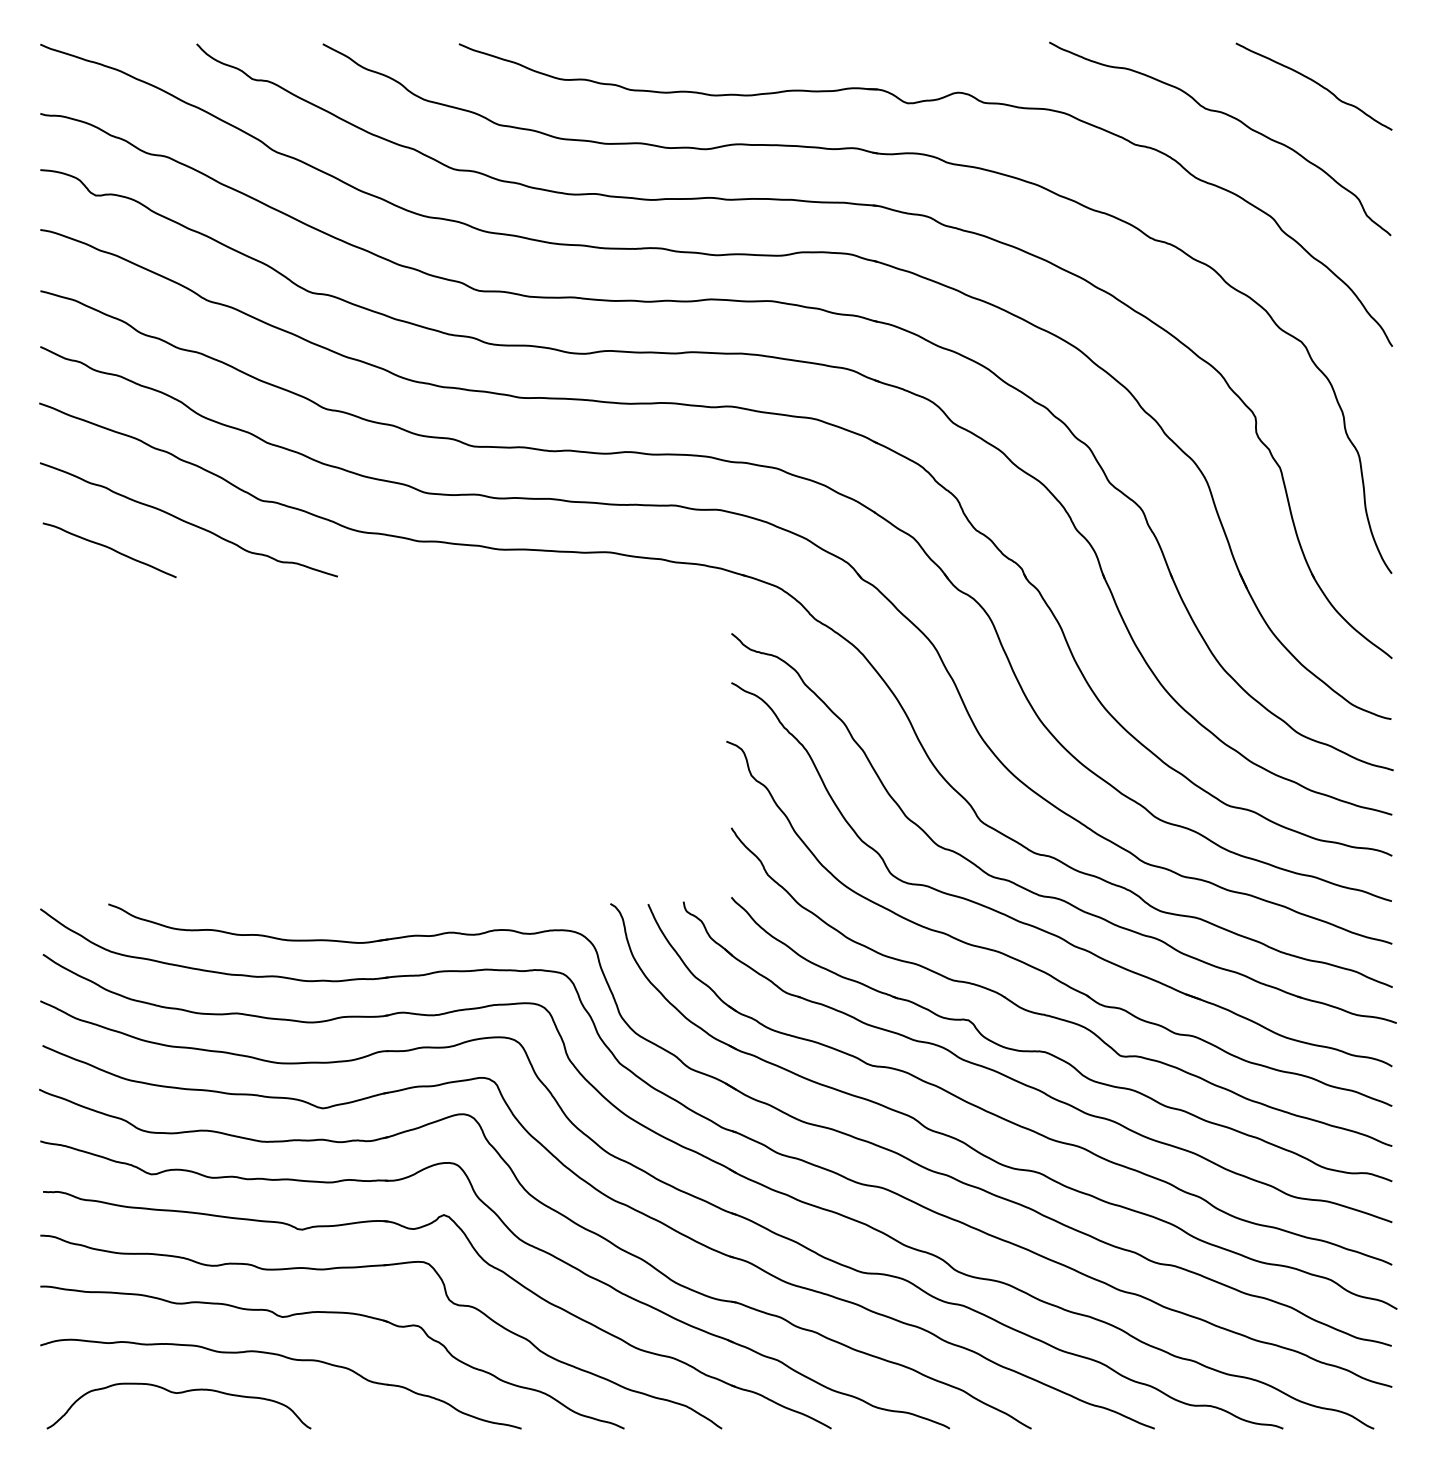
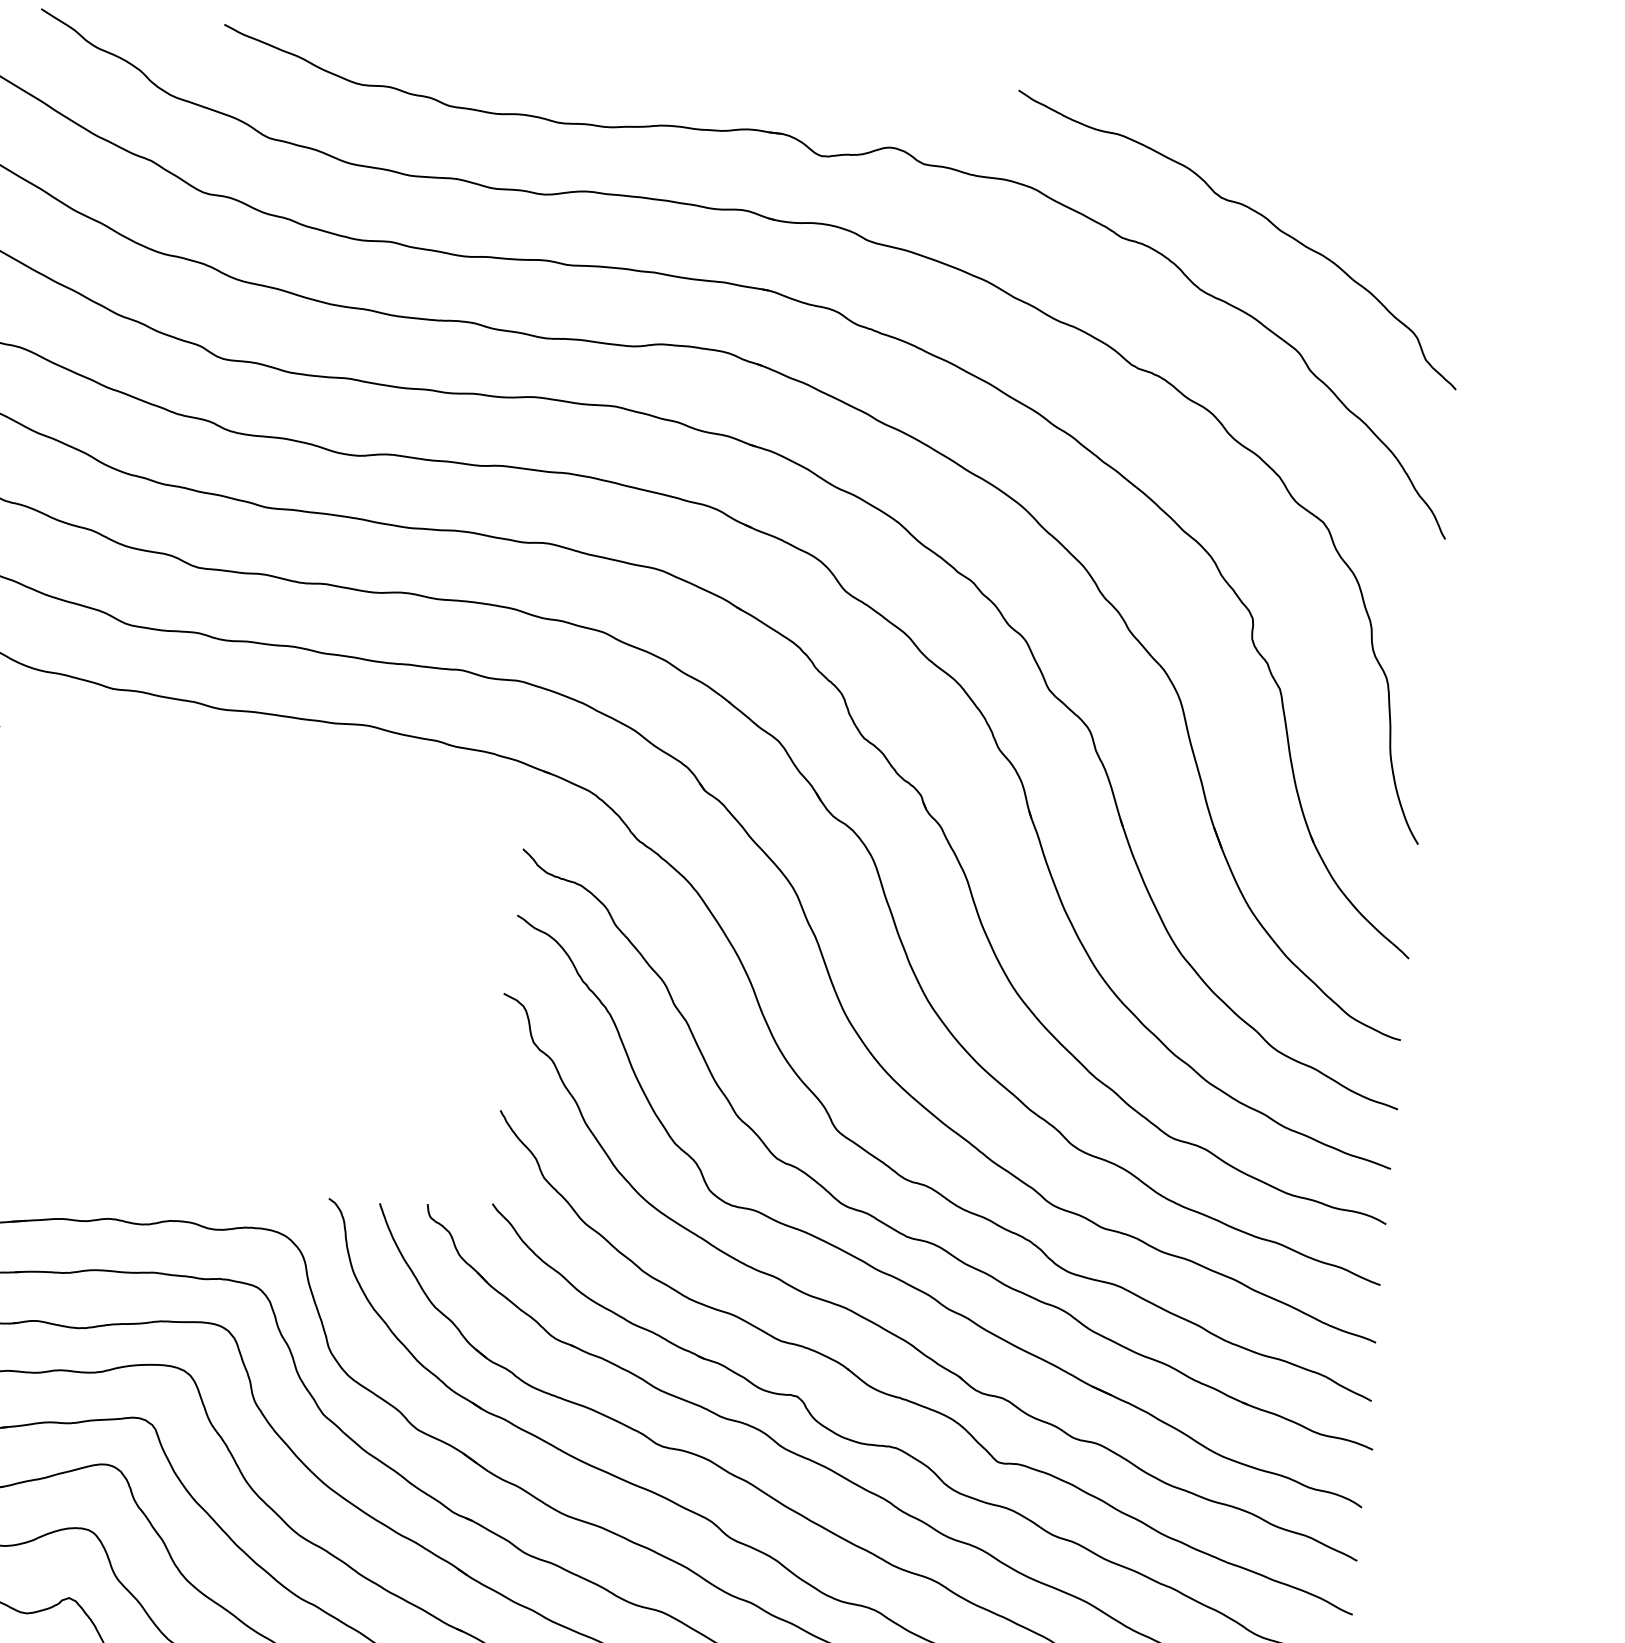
curve: (1315, 83) -> (1372, 176), removed

